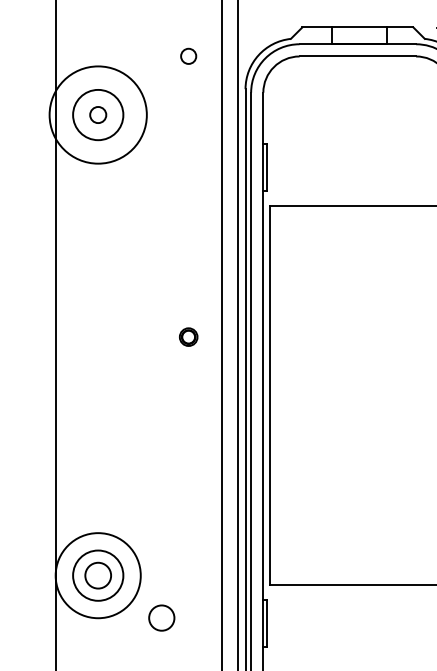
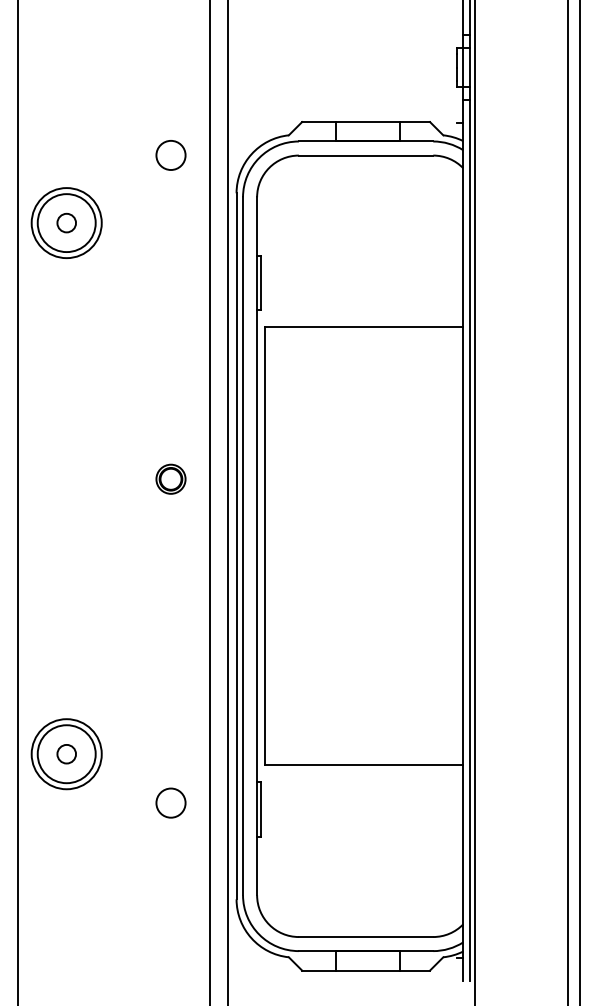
circle: (188, 56) -> (170, 155), size x1.67
circle: (98, 115) -> (66, 223), size x0.62
part: (188, 336) -> (170, 478), size x1.43
circle: (98, 575) -> (66, 753), size x0.62
circle: (98, 575) -> (66, 754), size x0.71
circle: (161, 617) -> (170, 802), moved

